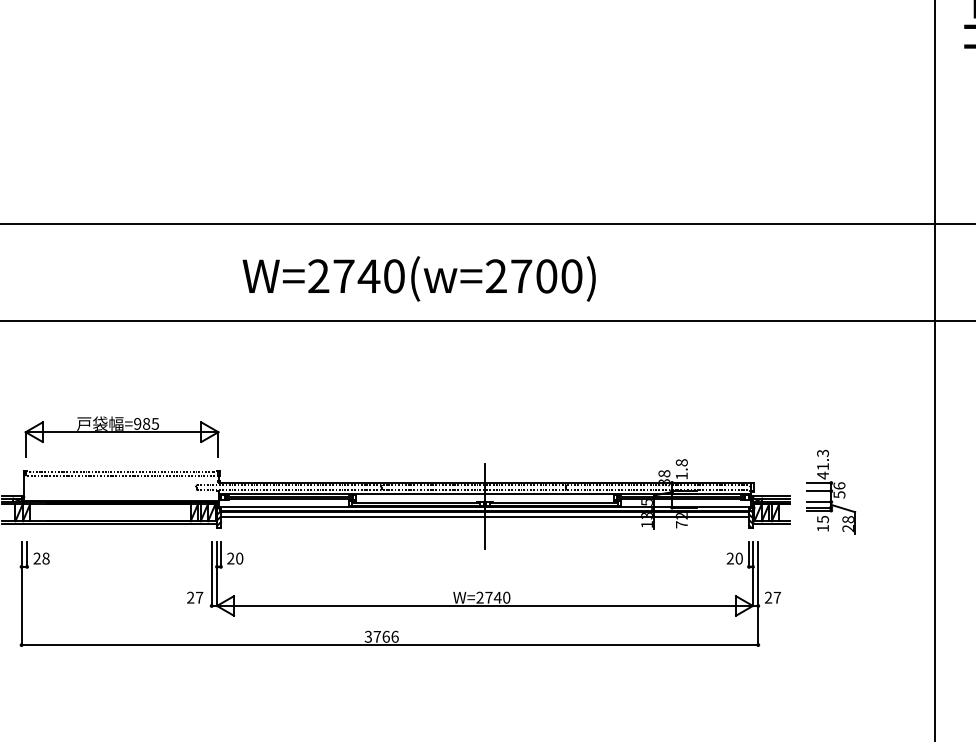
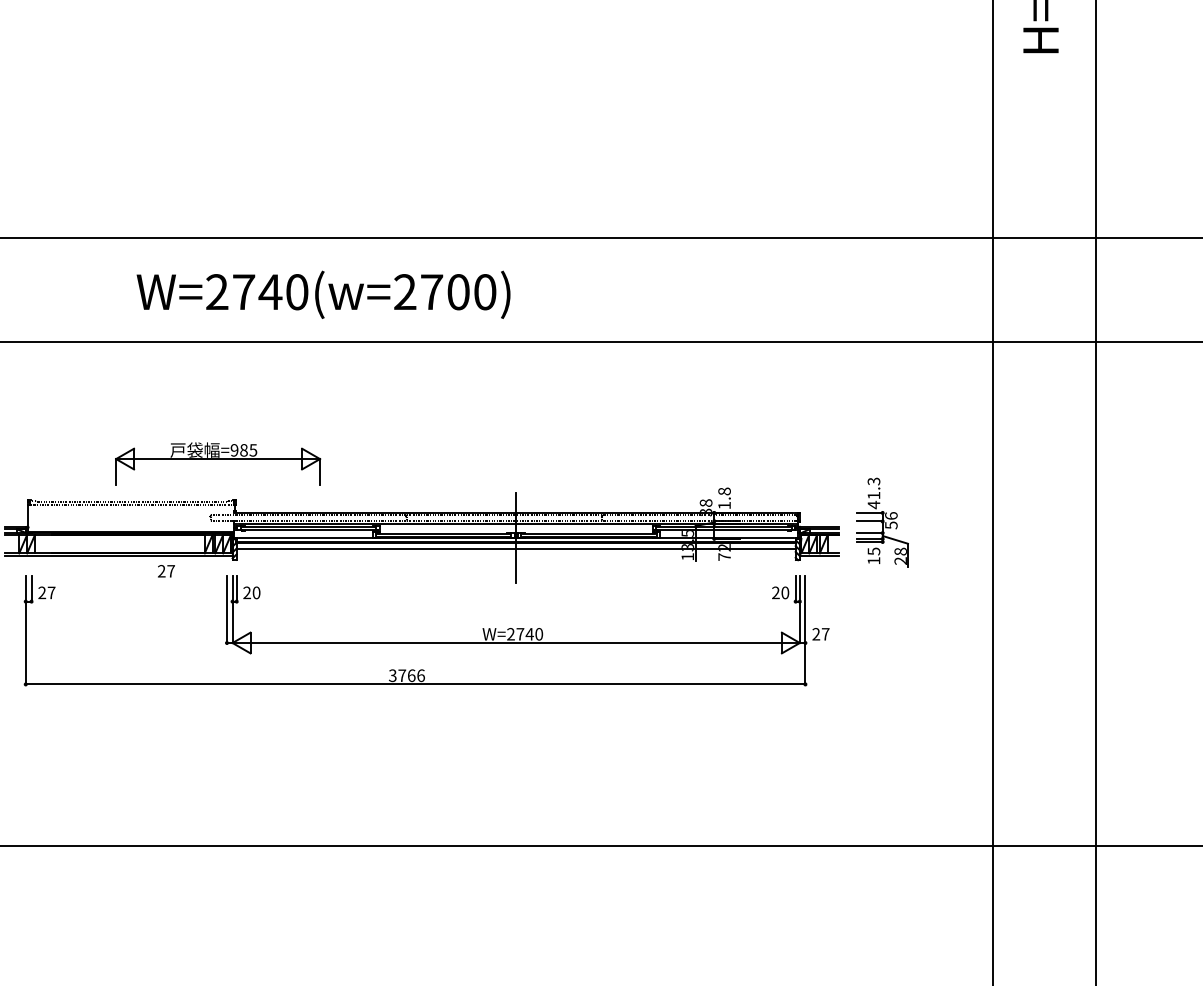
text: (419, 278) -> (323, 294), moved
part: (122, 436) -> (218, 463), moved
text: (45, 558) -> (51, 592), 28 -> 27
text: (195, 597) -> (166, 571), moved

